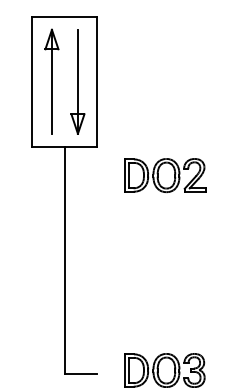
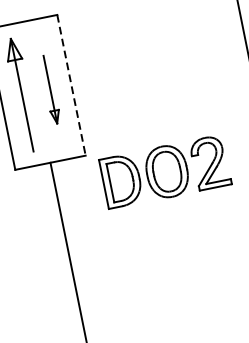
part: (77, 81) -> (49, 89), size x0.6
line: (97, 81) -> (71, 84), solid -> dashed
part: (165, 175) -> (165, 171), size x1.4

